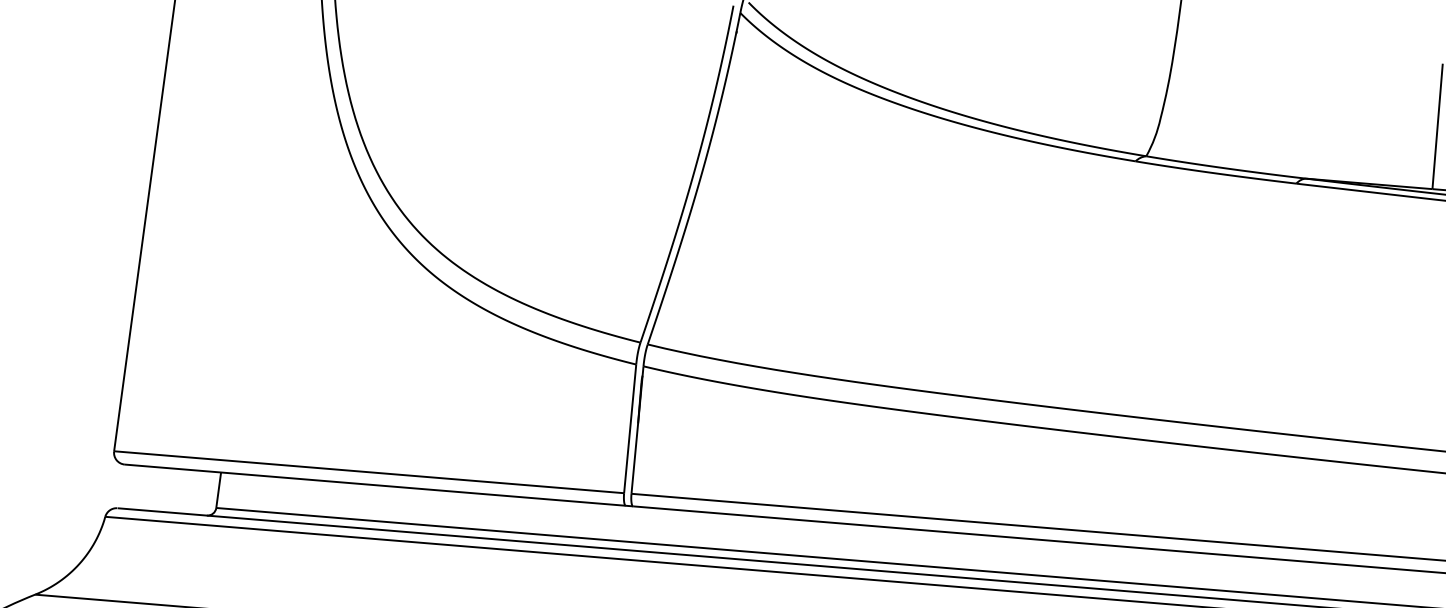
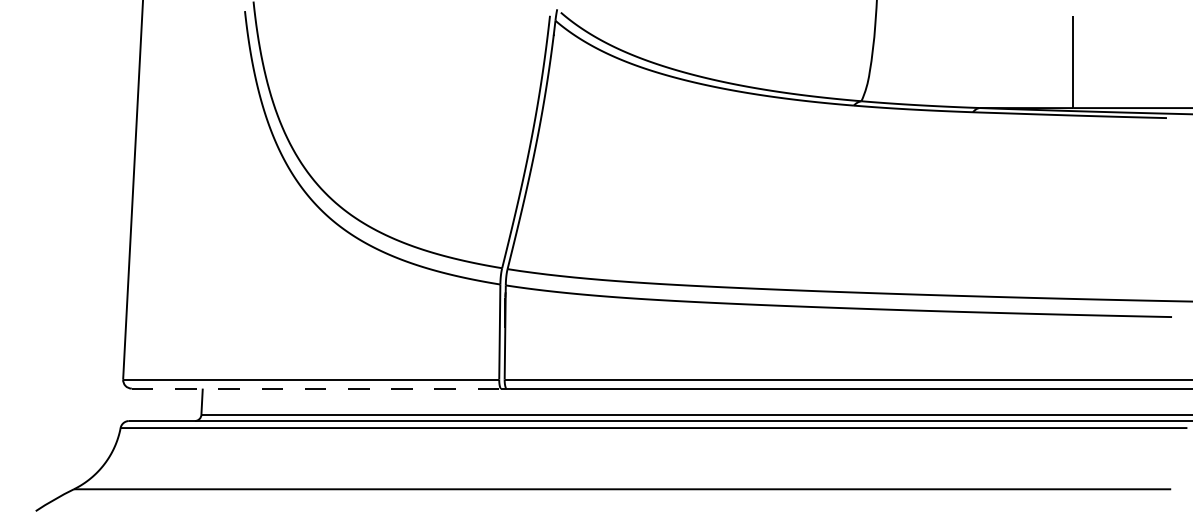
line: (375, 485) -> (316, 388), solid -> dashed

